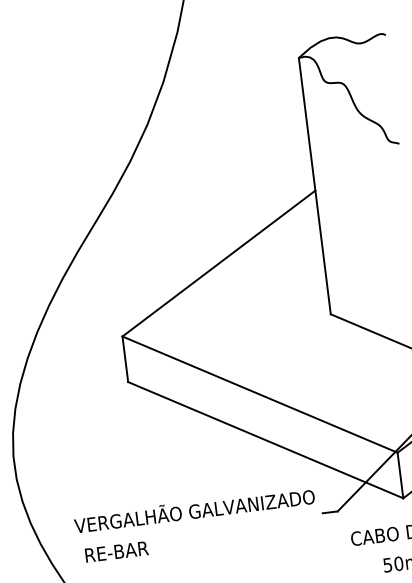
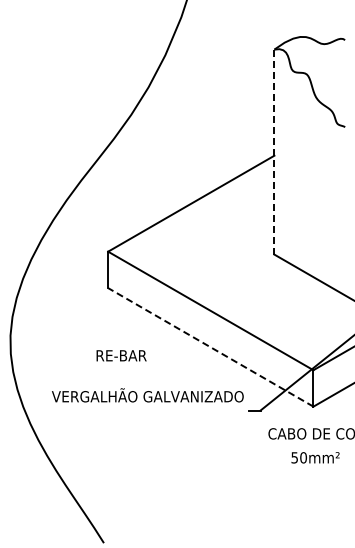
line: (314, 185) -> (274, 151), solid -> dashed
line: (265, 440) -> (210, 347), solid -> dashed
text: (116, 551) -> (121, 355), moved

